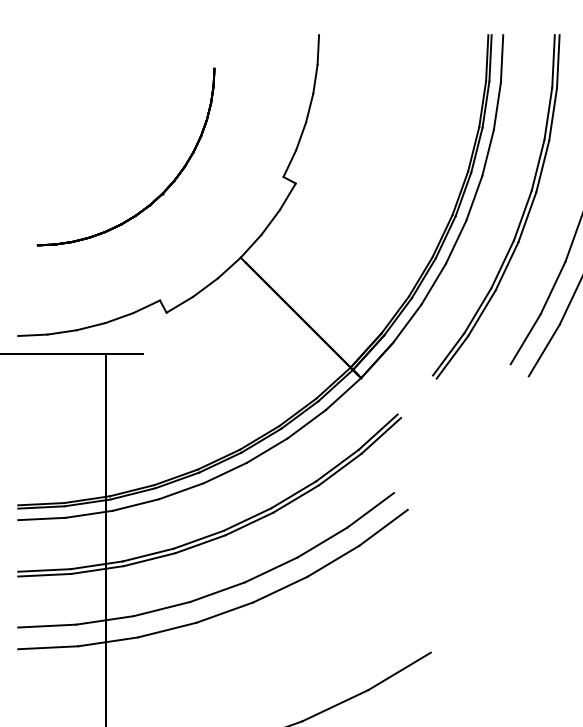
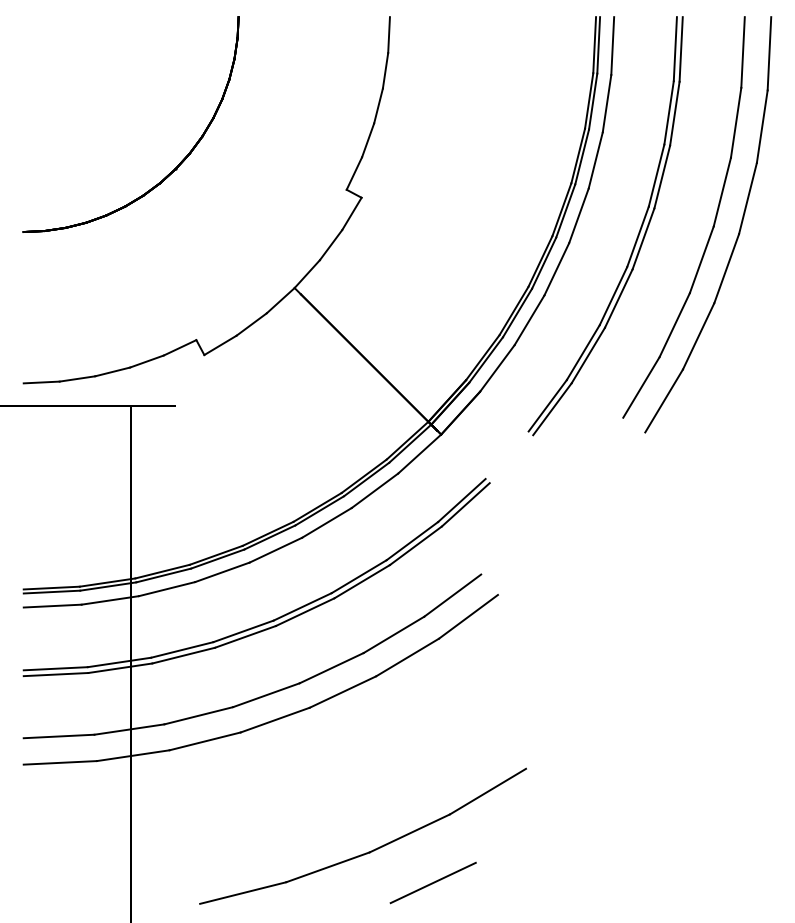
part: (156, 198) -> (167, 174), moved

